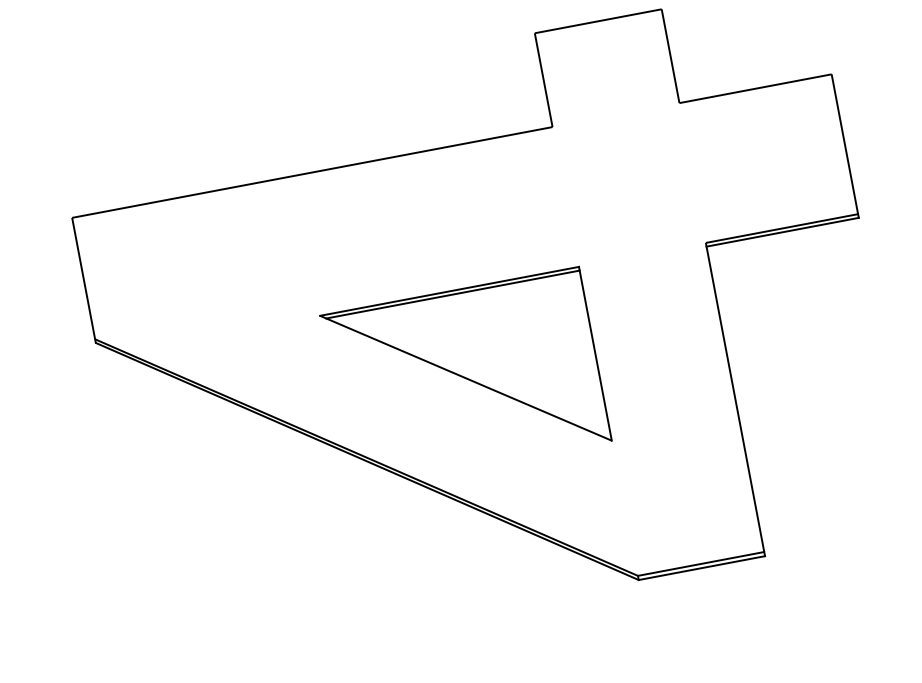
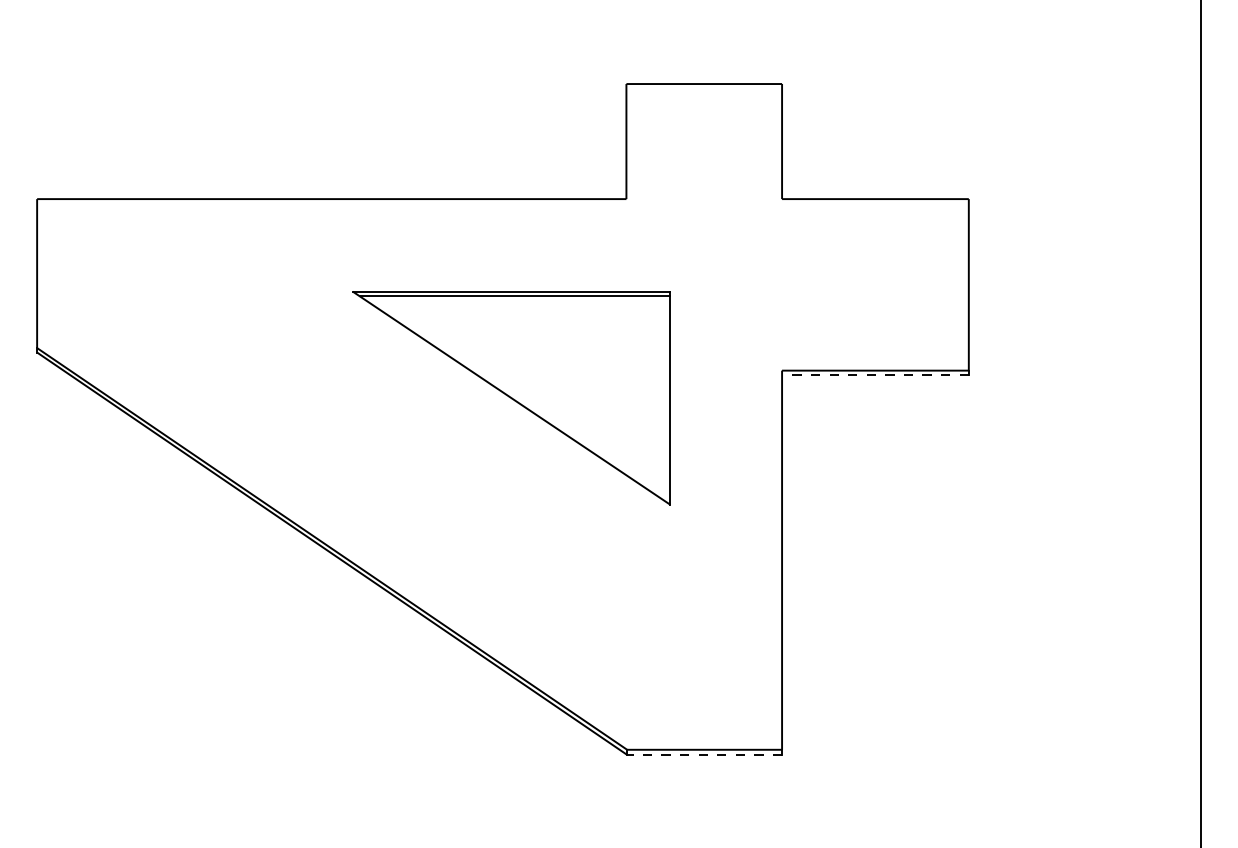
line: (781, 232) -> (874, 375), solid -> dashed
part: (465, 378) -> (511, 398), moved
line: (701, 567) -> (704, 754), solid -> dashed

